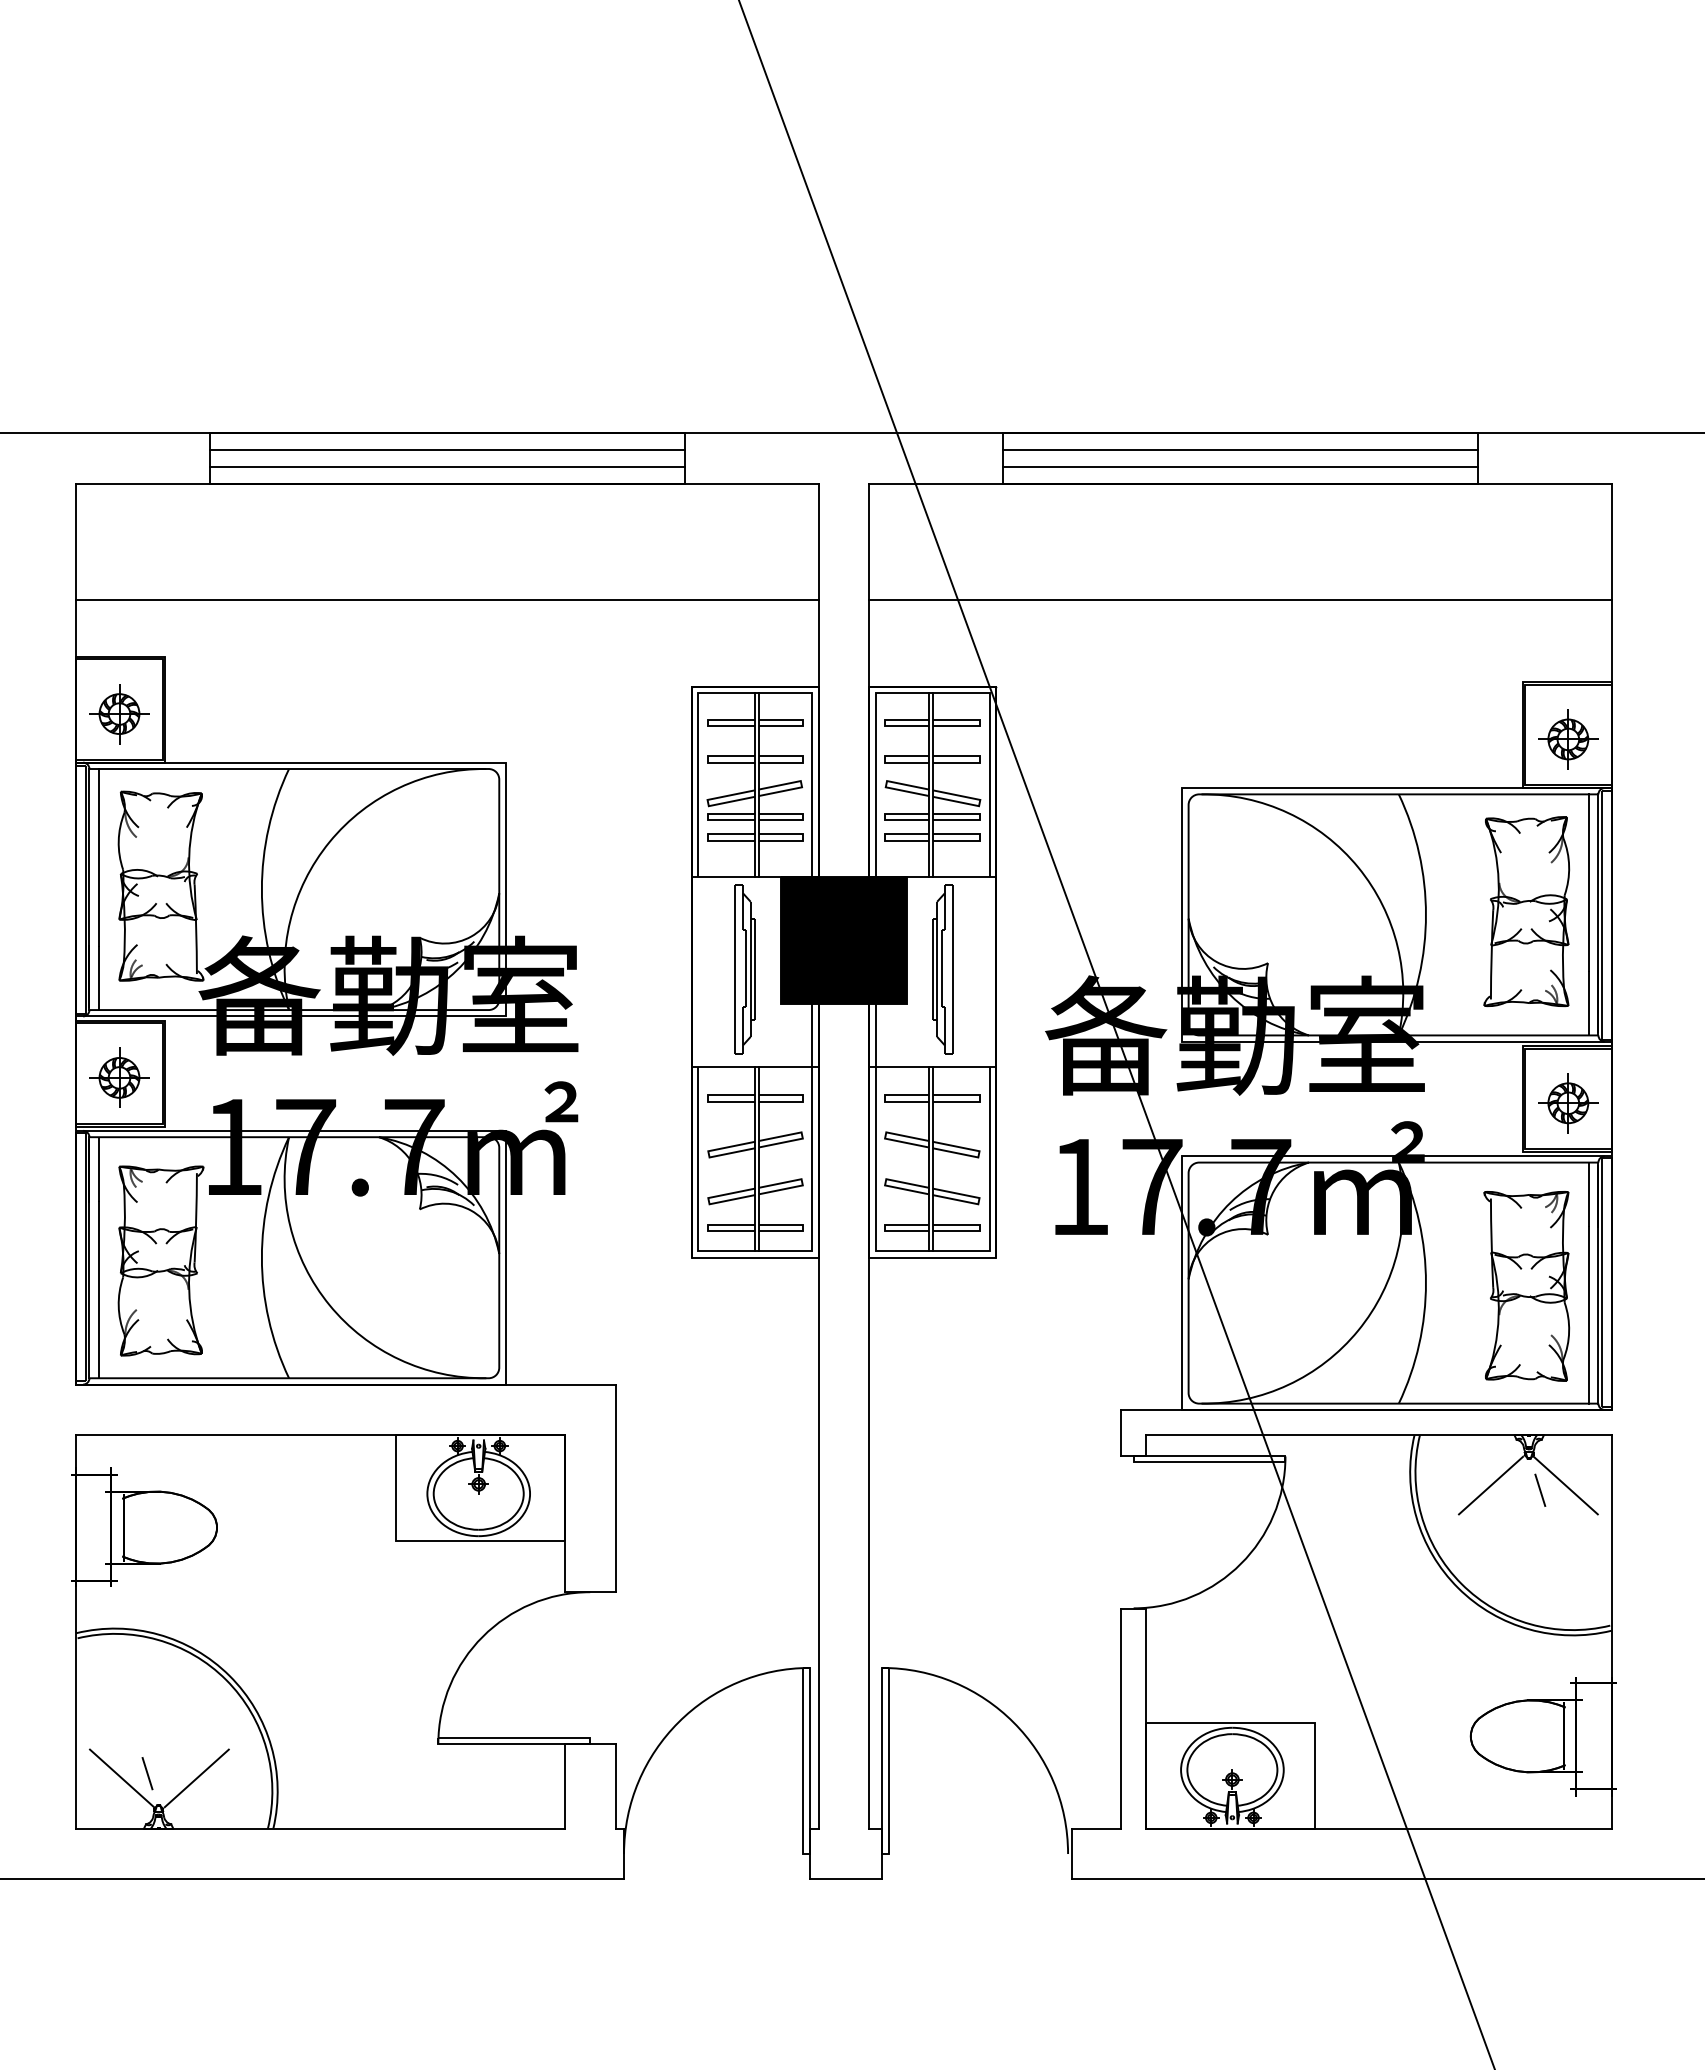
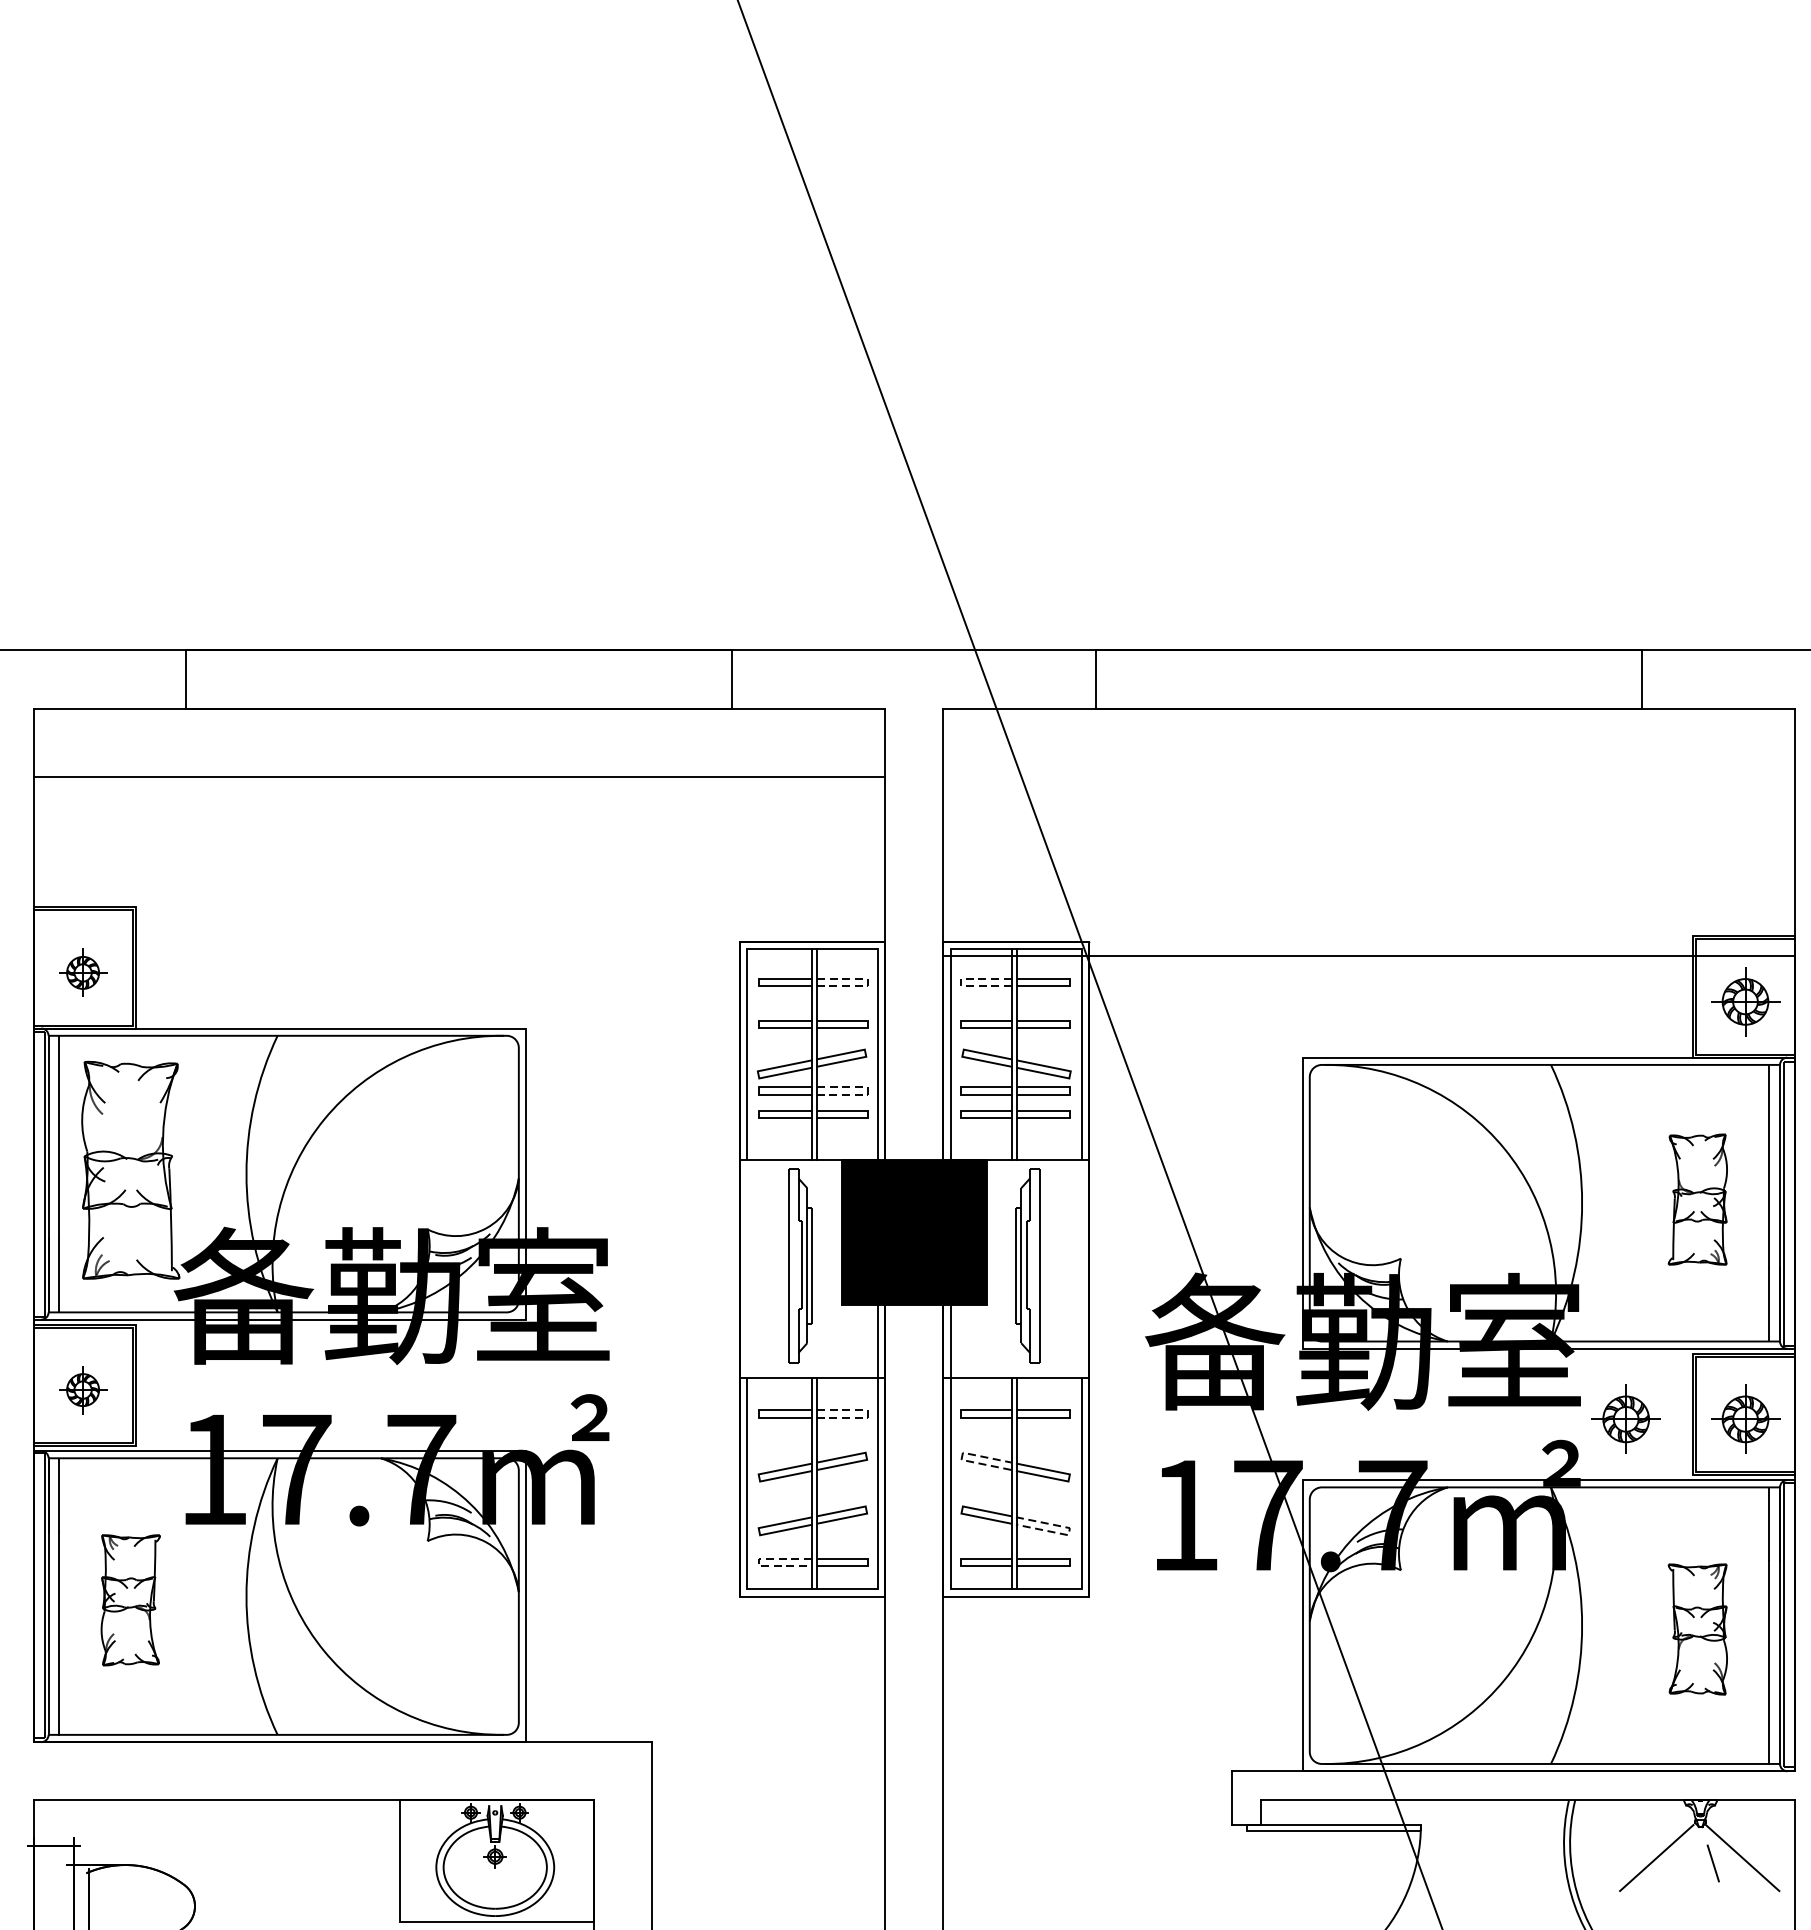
line: (447, 449) -> (459, 669), removed
line: (1240, 449) -> (1369, 669), removed
line: (447, 466) -> (459, 688), removed
line: (1240, 466) -> (1369, 688), removed
line: (447, 600) -> (459, 777), moved
line: (1240, 600) -> (1369, 956), moved
part: (119, 714) -> (83, 973), size x0.7
line: (803, 722) -> (867, 982), solid -> dashed
line: (884, 722) -> (960, 982), solid -> dashed
line: (803, 816) -> (867, 1090), solid -> dashed
part: (1526, 911) -> (1697, 1199), size x0.6
part: (119, 1077) -> (83, 1389), size x0.7
line: (803, 1098) -> (867, 1413), solid -> dashed
part: (1464, 1103) -> (1626, 1419), added
line: (885, 1135) -> (961, 1456), solid -> dashed
line: (979, 1200) -> (1069, 1530), solid -> dashed
line: (708, 1228) -> (758, 1563), solid -> dashed
part: (160, 1260) -> (130, 1599), size x0.6
part: (1526, 1286) -> (1697, 1629), size x0.6

